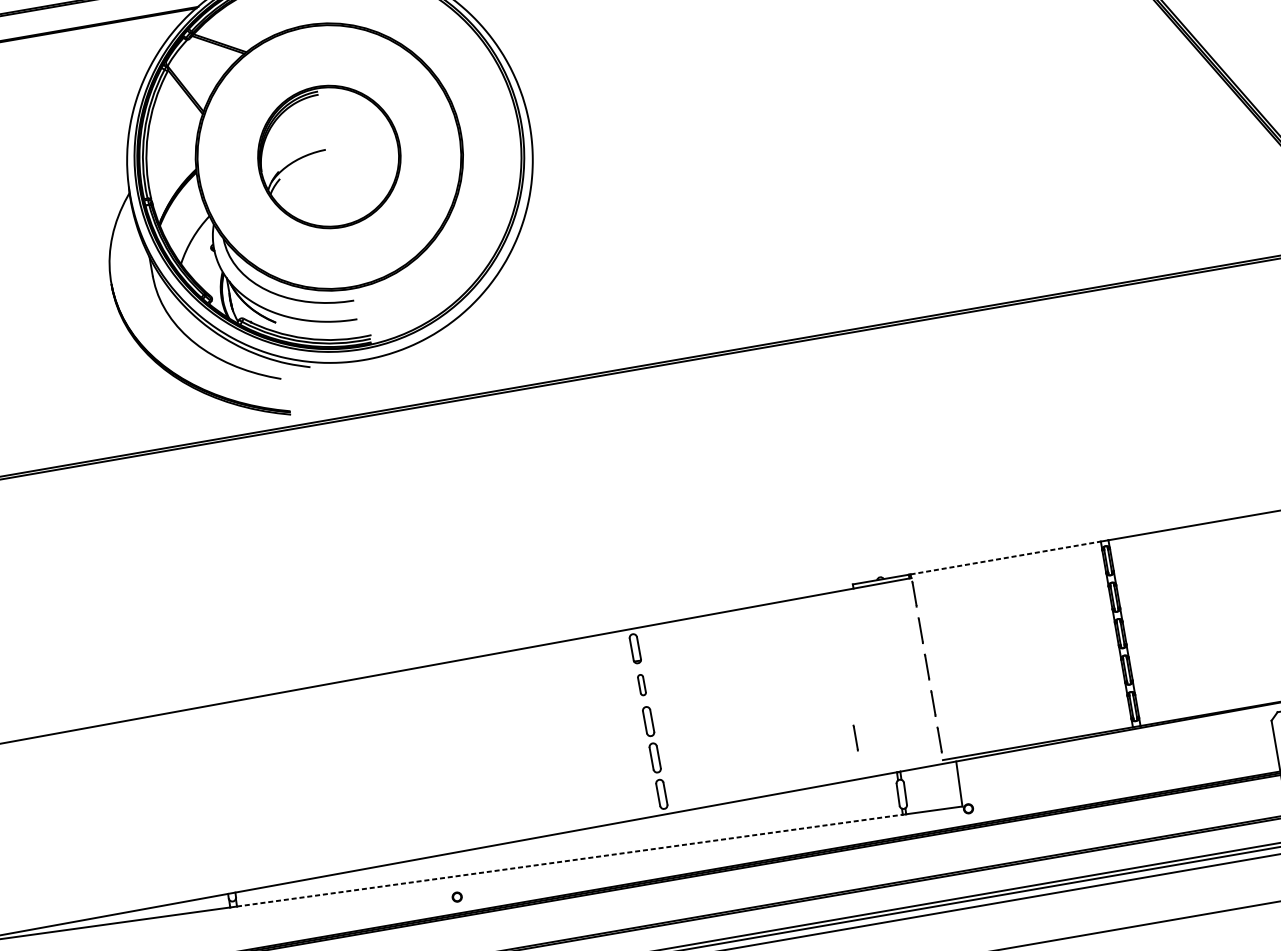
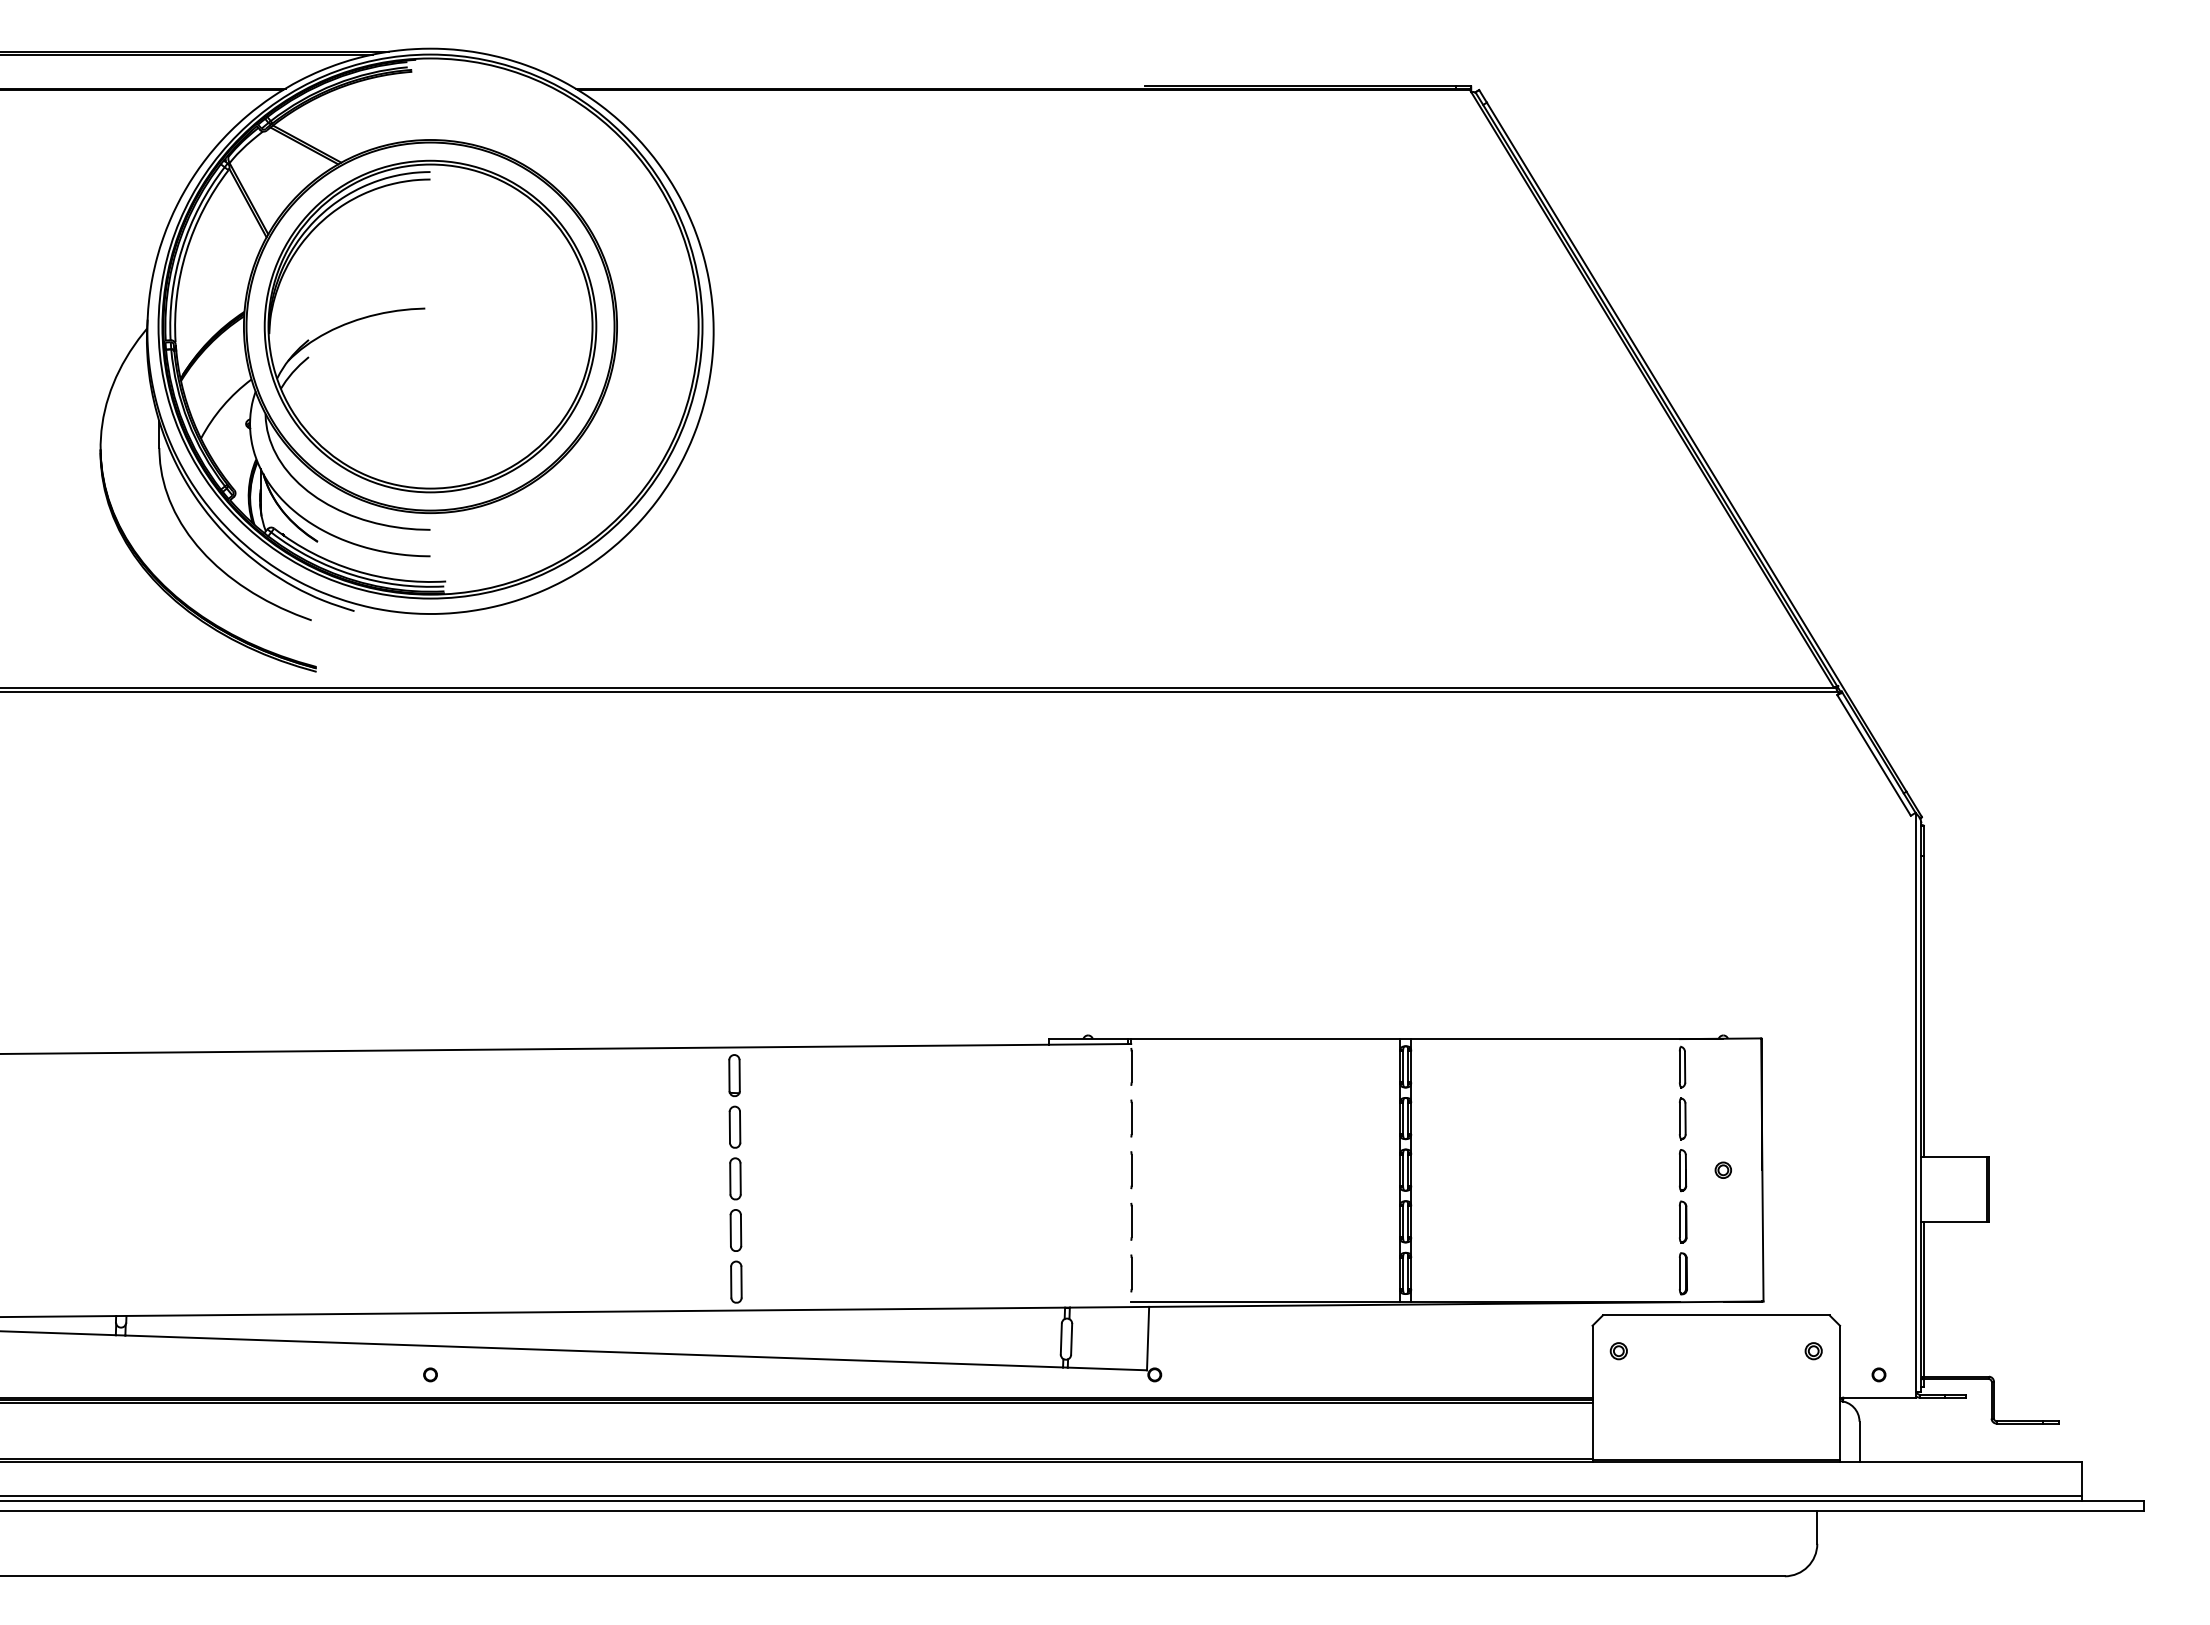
part: (329, 157) -> (430, 326), size x1.67
line: (1005, 557) -> (1265, 1038), dashed -> solid
part: (641, 684) -> (734, 1126), size x1.43
line: (855, 737) -> (1016, 1250), removed
line: (570, 860) -> (594, 1351), dashed -> solid

